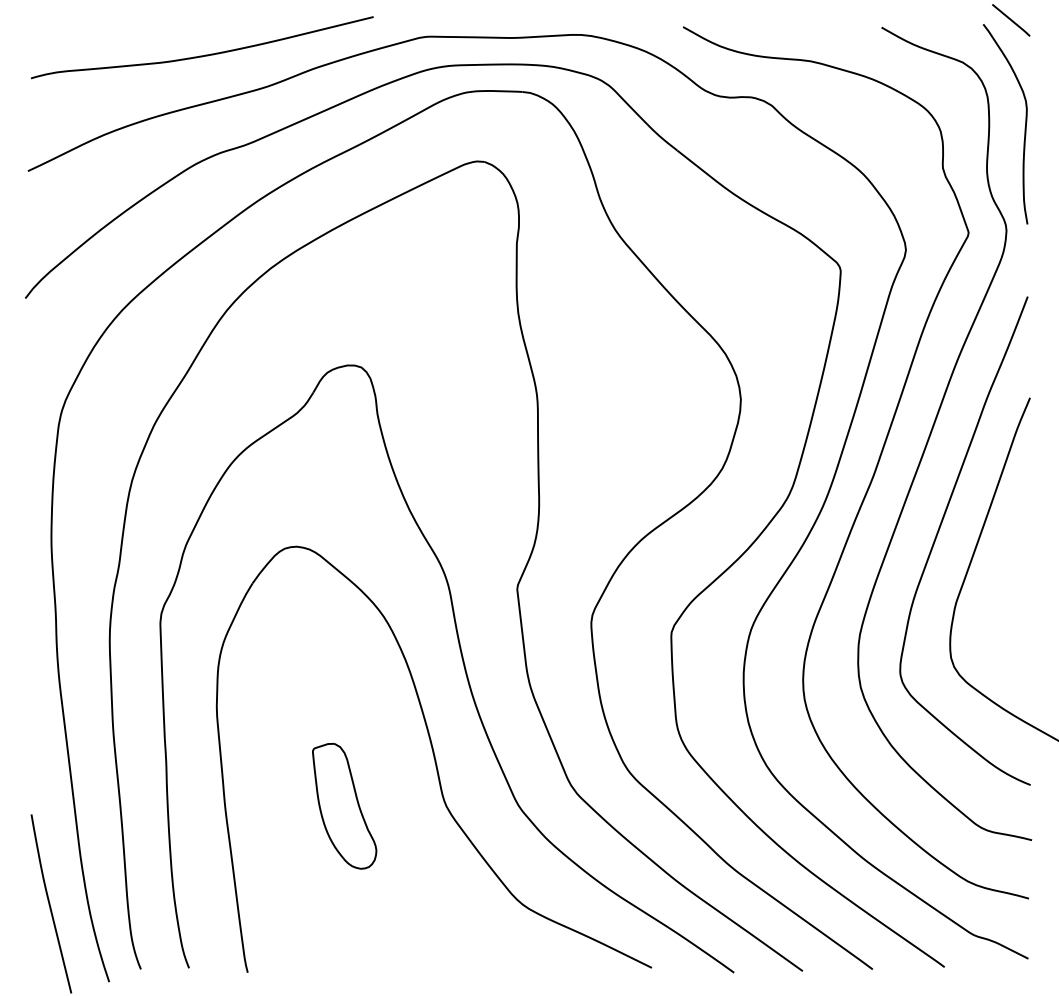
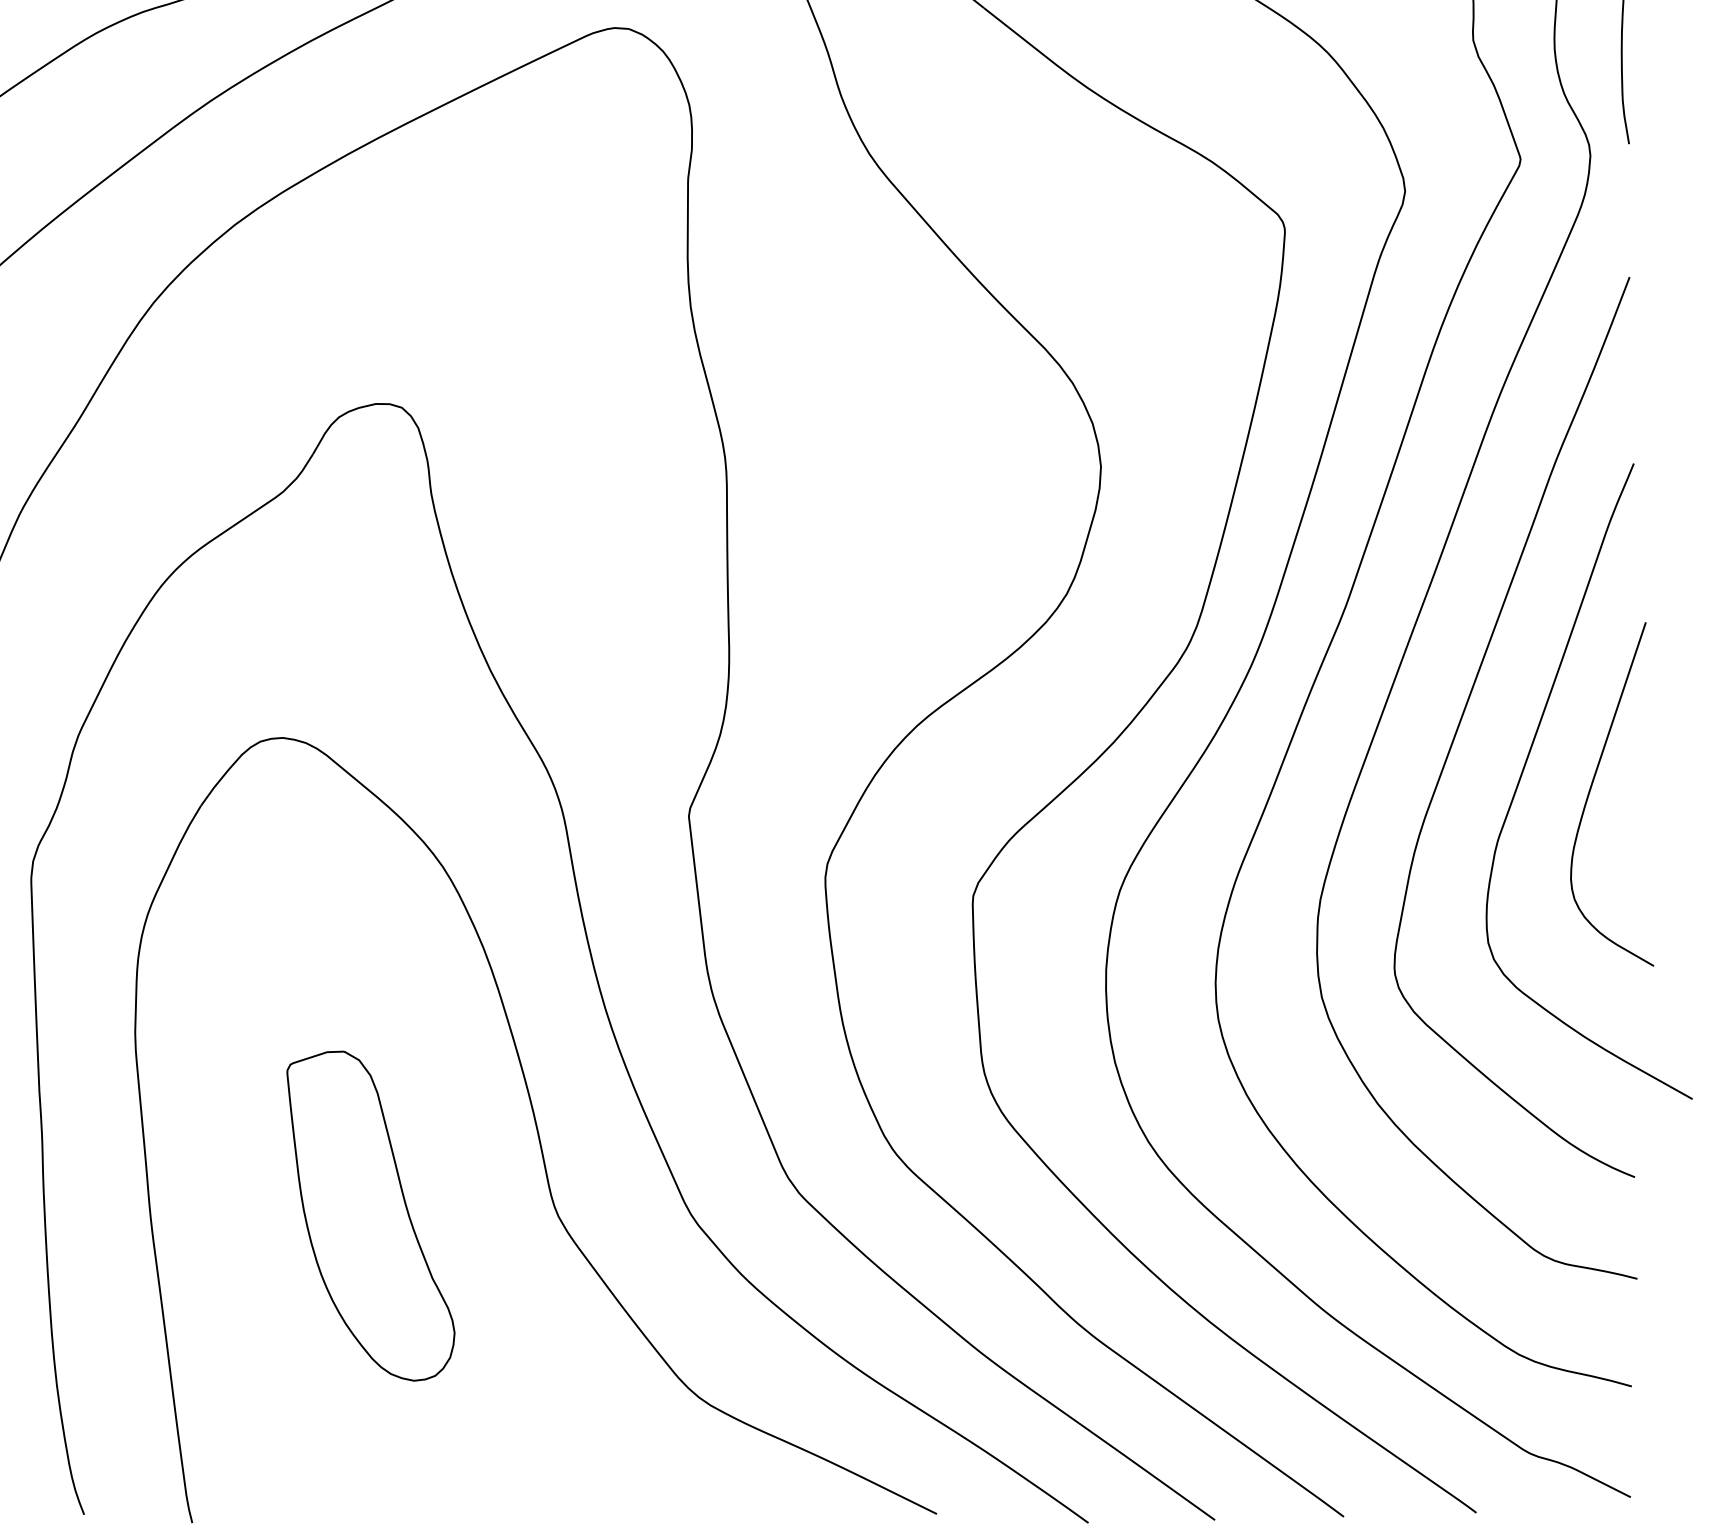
curve: (1008, 572) -> (1594, 785), added
part: (344, 806) -> (370, 1216), size x1.43

